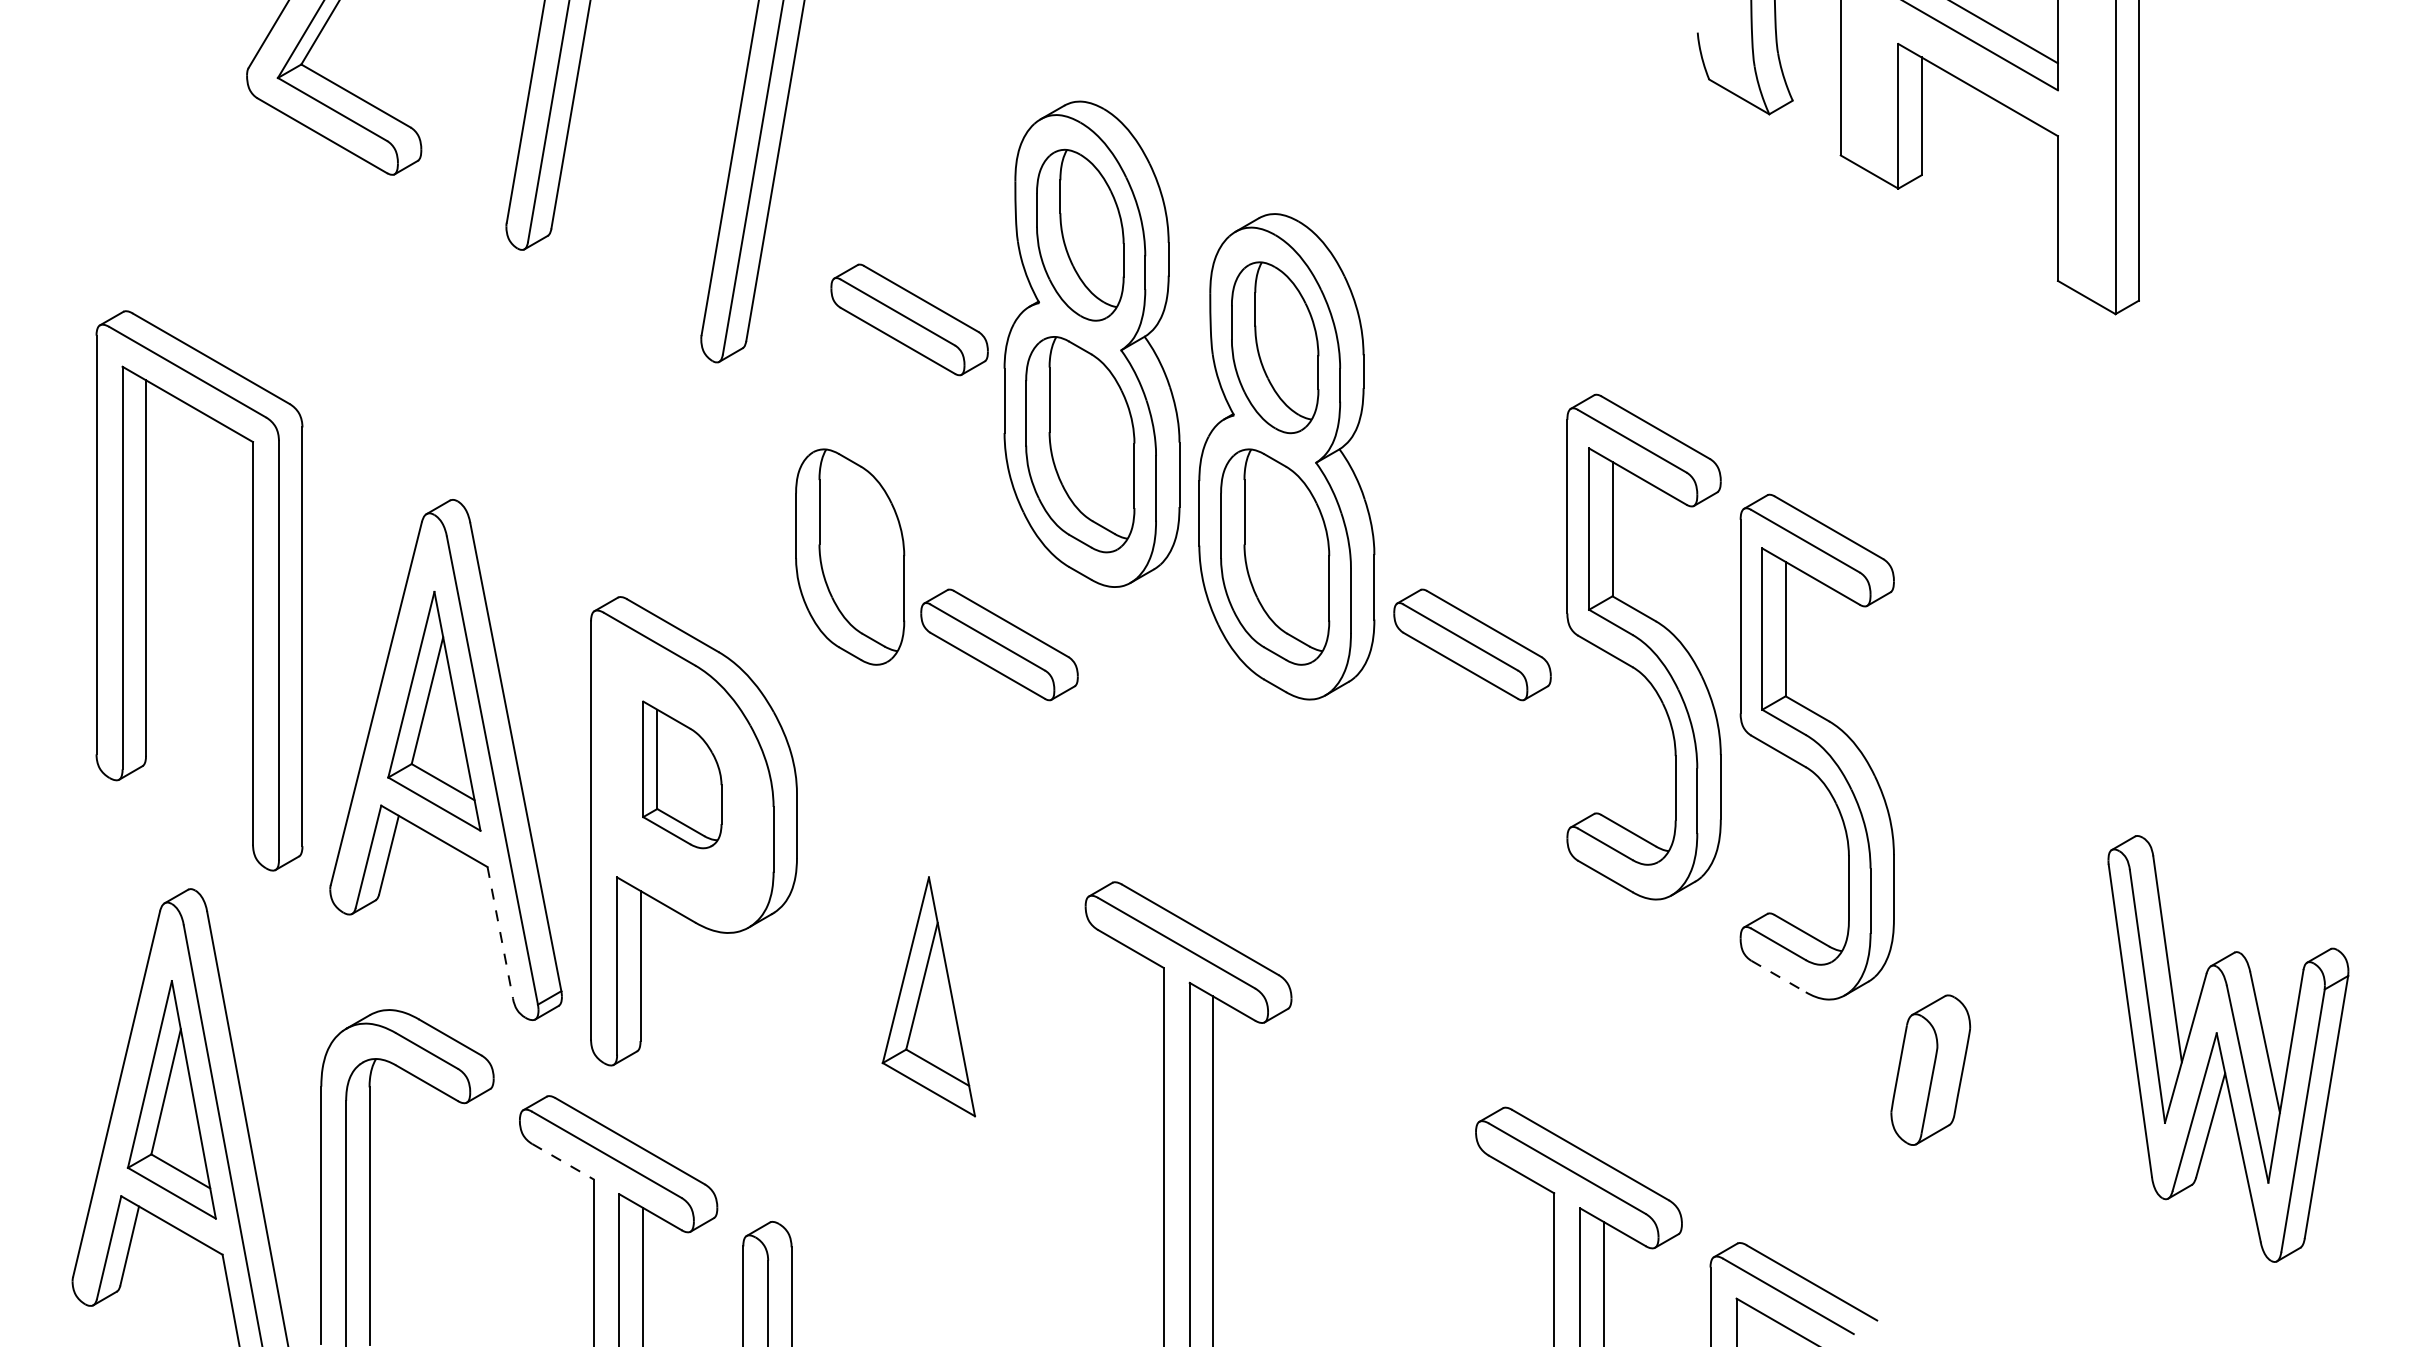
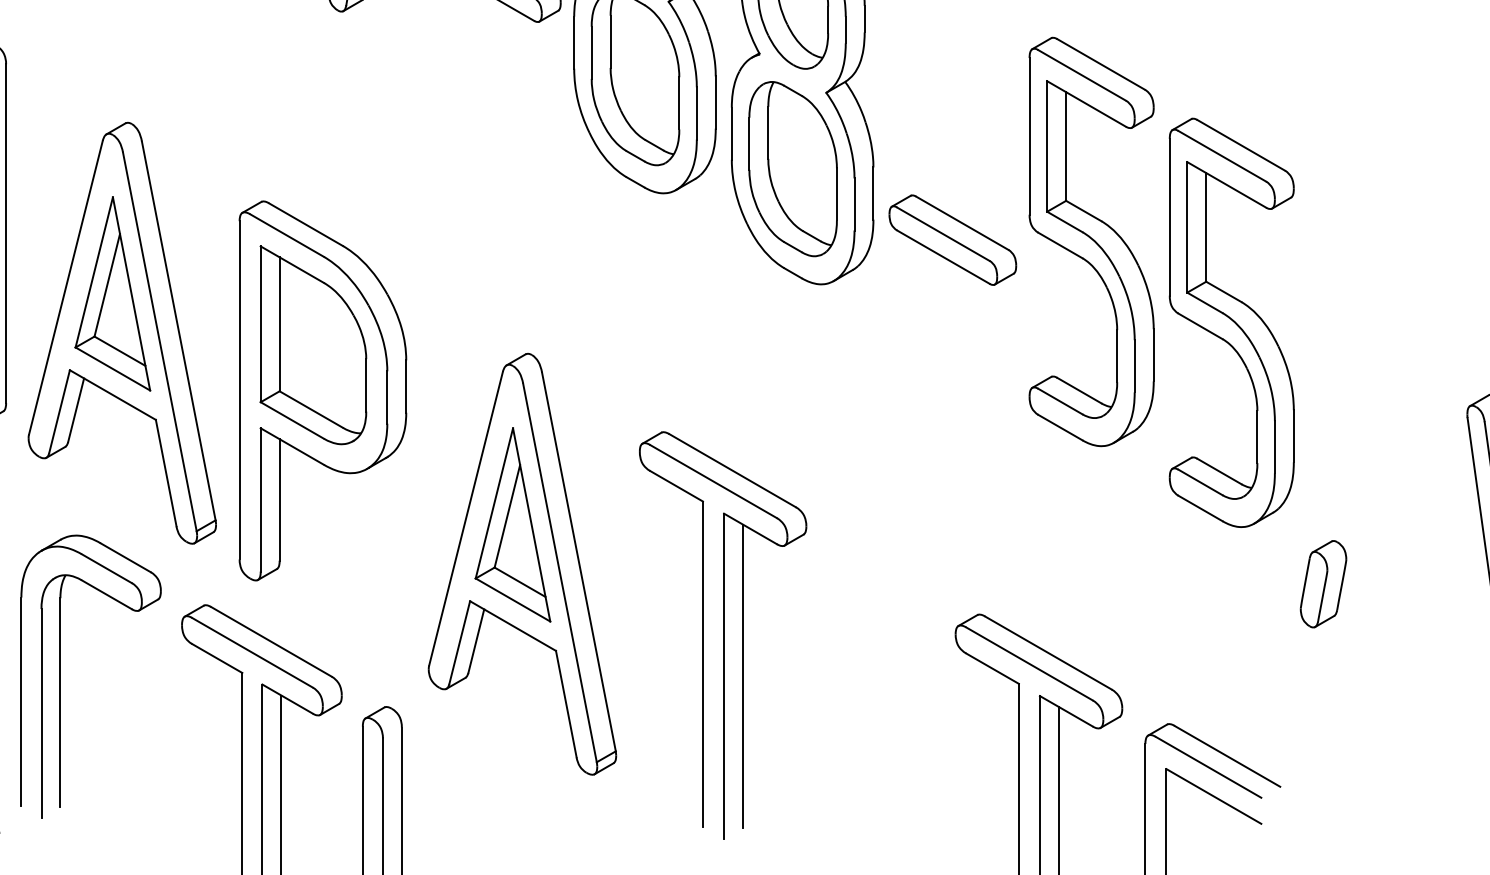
part: (850, 556) -> (449, 168), removed
part: (999, 644) -> (570, 239), removed
part: (682, 774) -> (313, 345), size x1.67
line: (500, 932) -> (166, 472), dashed -> solid
line: (1779, 976) -> (1201, 508), dashed -> solid
part: (940, 1045) -> (522, 564), added
part: (1930, 1069) -> (1323, 583), size x0.71
line: (563, 1161) -> (217, 658), dashed -> solid

